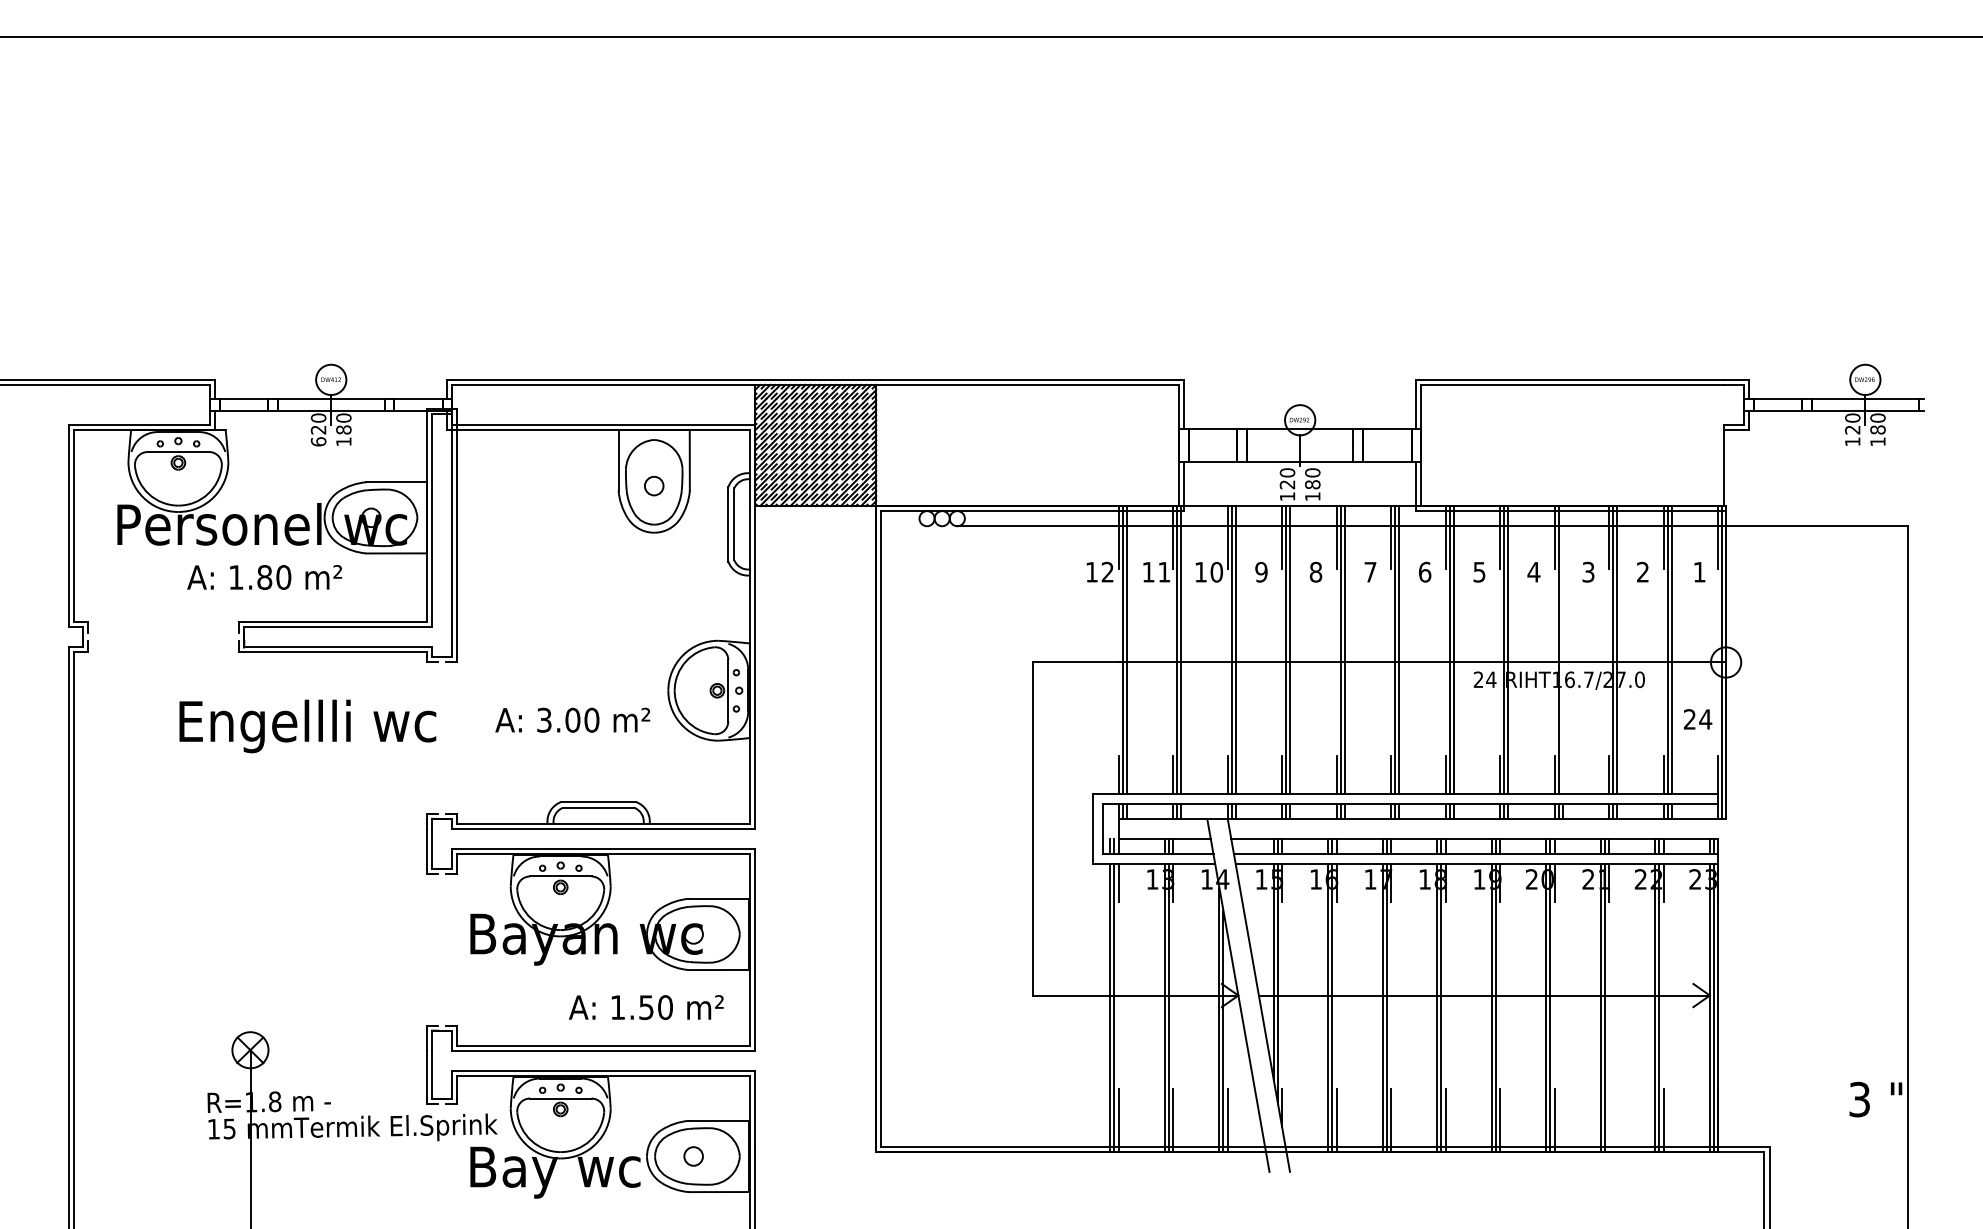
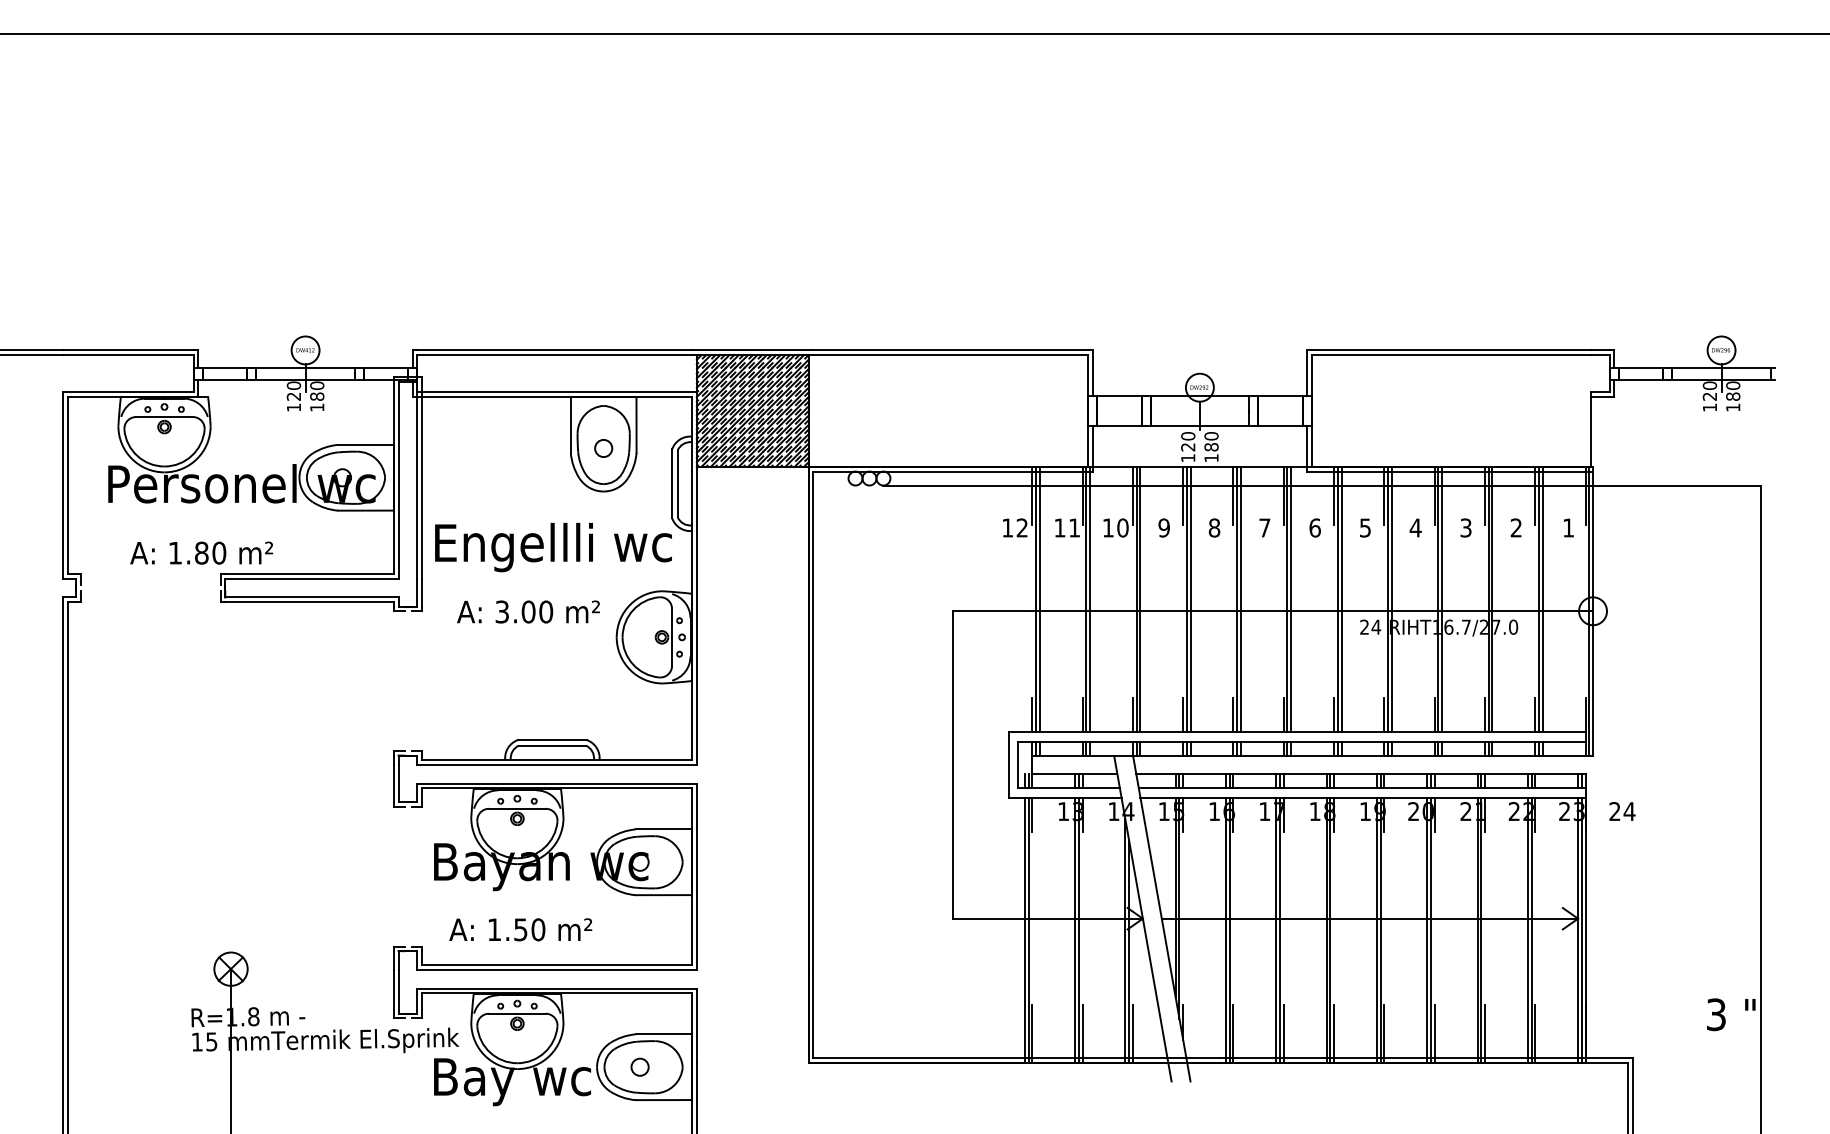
text: (318, 441) -> (293, 407), 620 -> 120
text: (264, 577) -> (201, 553), moved
line: (1562, 649) -> (1442, 599), added
text: (572, 719) -> (528, 611), moved
text: (1697, 719) -> (1622, 811), moved
text: (307, 726) -> (553, 547), moved
text: (646, 1007) -> (520, 929), moved
line: (1609, 1120) -> (1485, 1034), added

